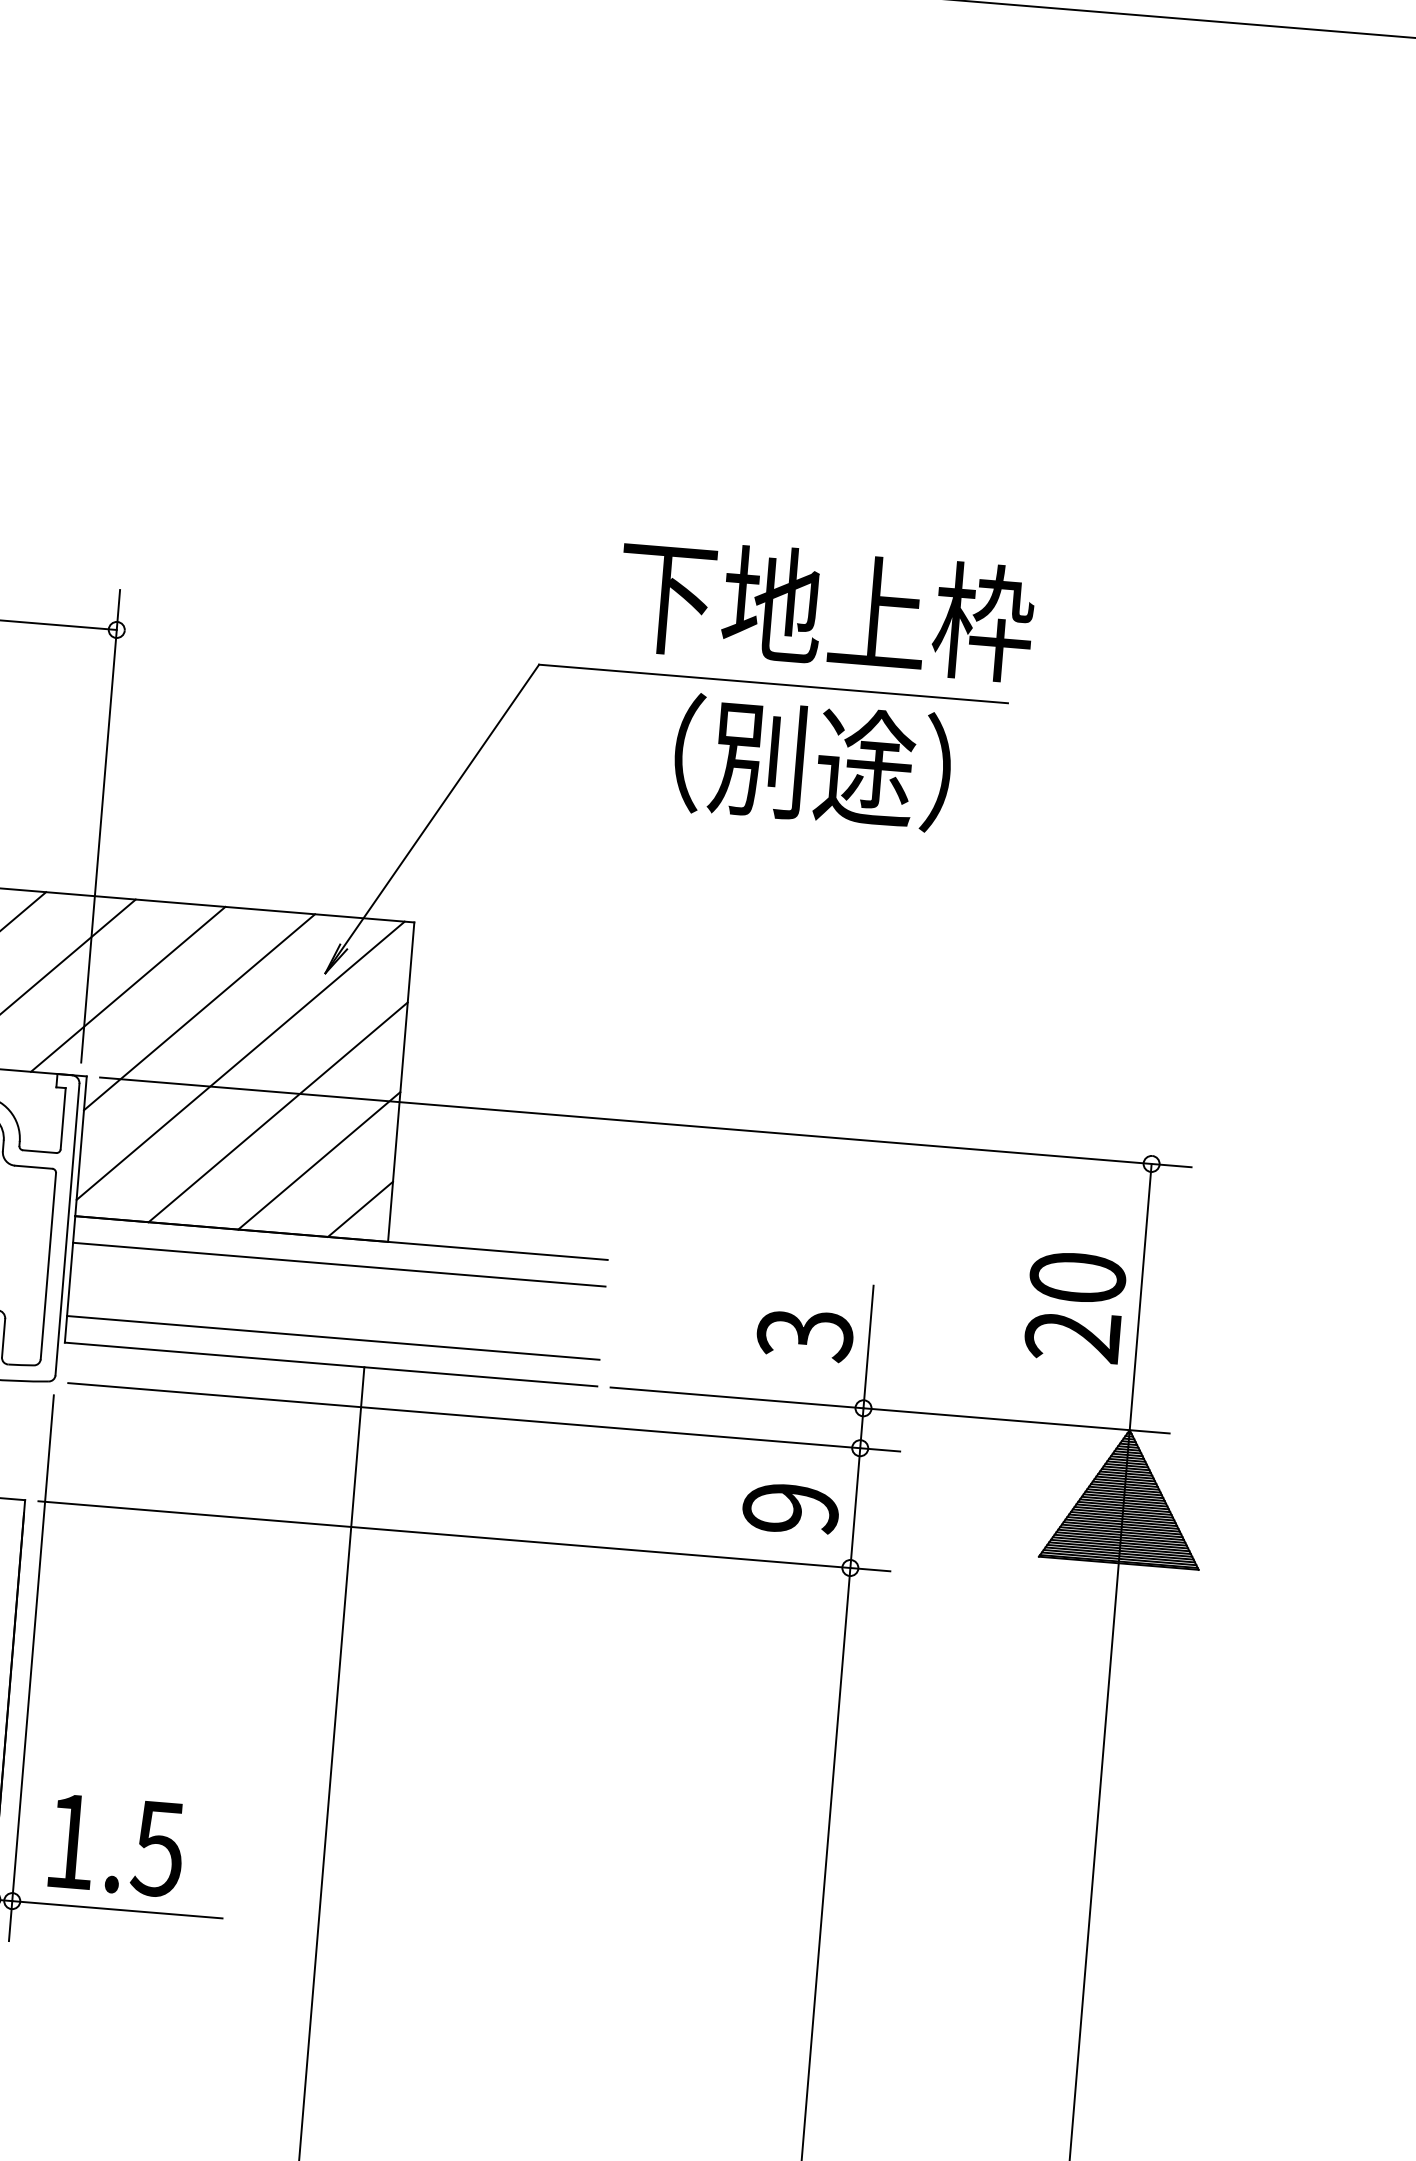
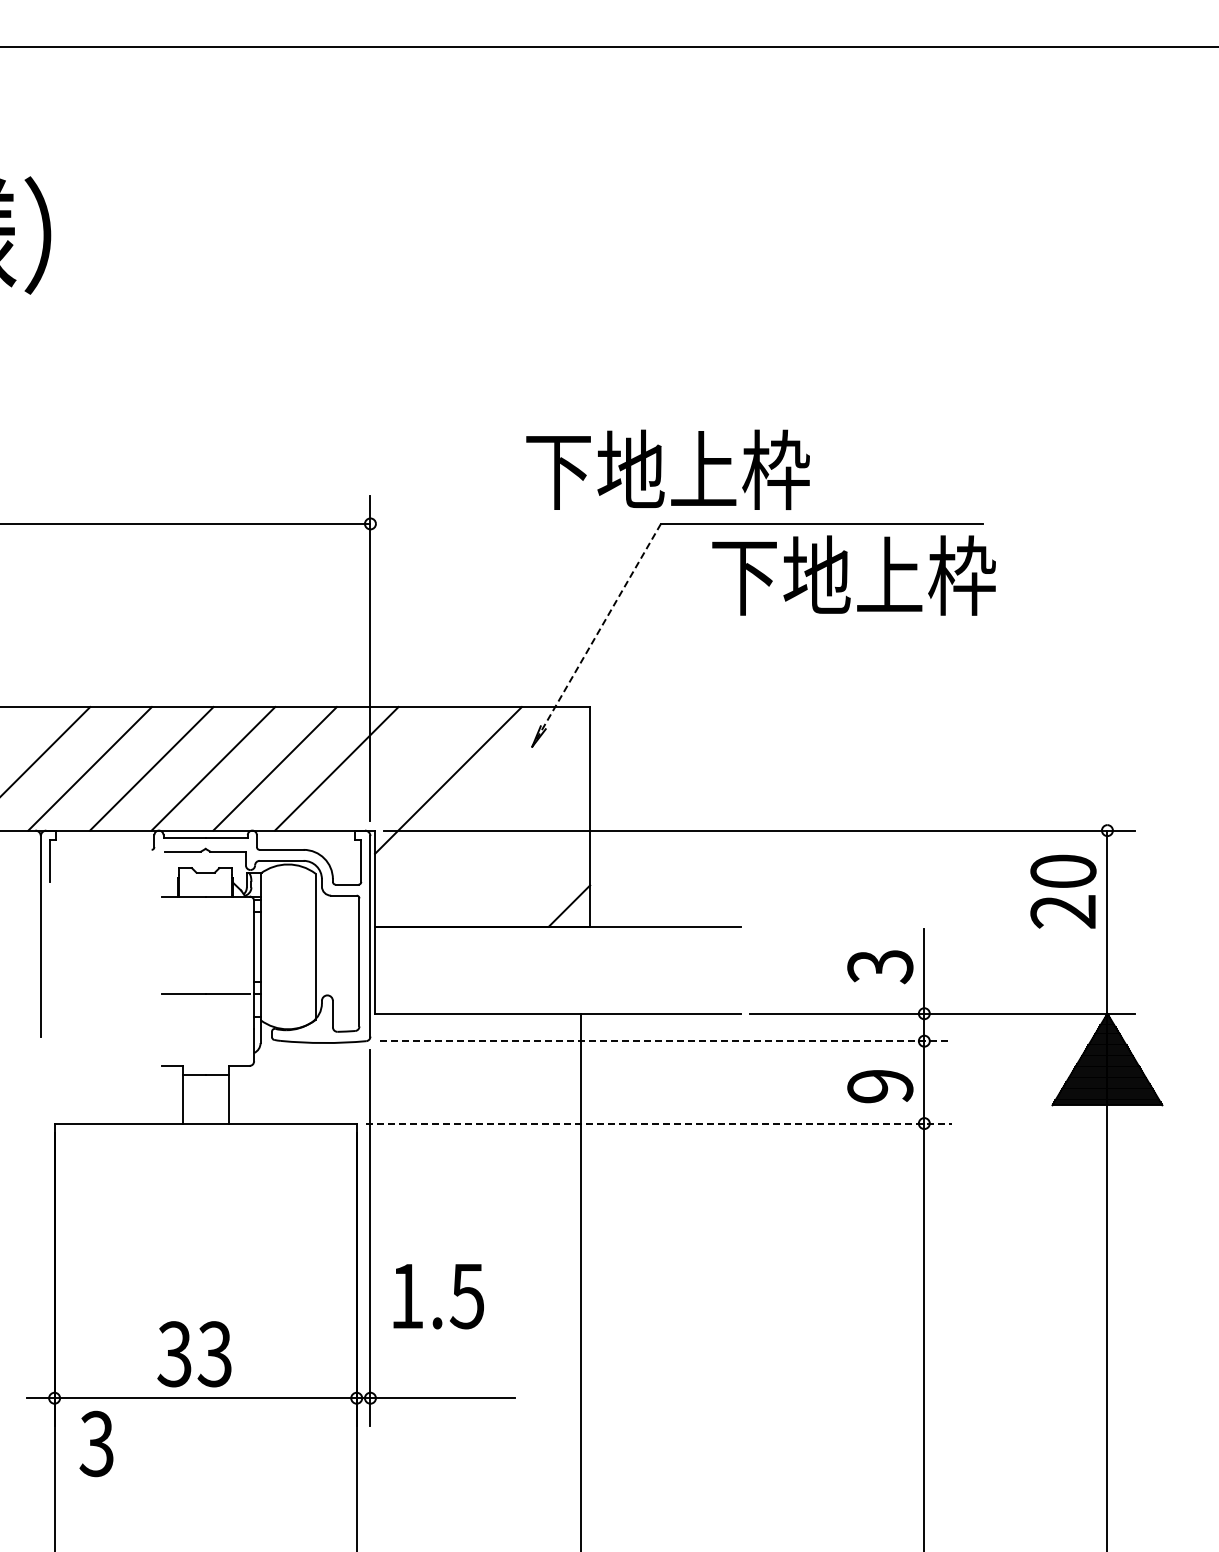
text: (825, 608) -> (667, 469), moved
text: (812, 762) -> (853, 575), （別途） -> 下地上枠
line: (432, 819) -> (596, 635), solid -> dashed
line: (128, 988) -> (398, 768), removed
line: (240, 1061) -> (479, 811), removed
line: (277, 1112) -> (507, 844), removed
line: (319, 1159) -> (538, 874), removed
line: (339, 1265) -> (558, 945), removed
text: (1075, 1306) -> (1063, 891), moved
line: (333, 1338) -> (558, 995), removed
line: (485, 1417) -> (666, 1041), solid -> dashed
line: (463, 1536) -> (658, 1123), solid -> dashed
text: (116, 1845) -> (438, 1296), moved

